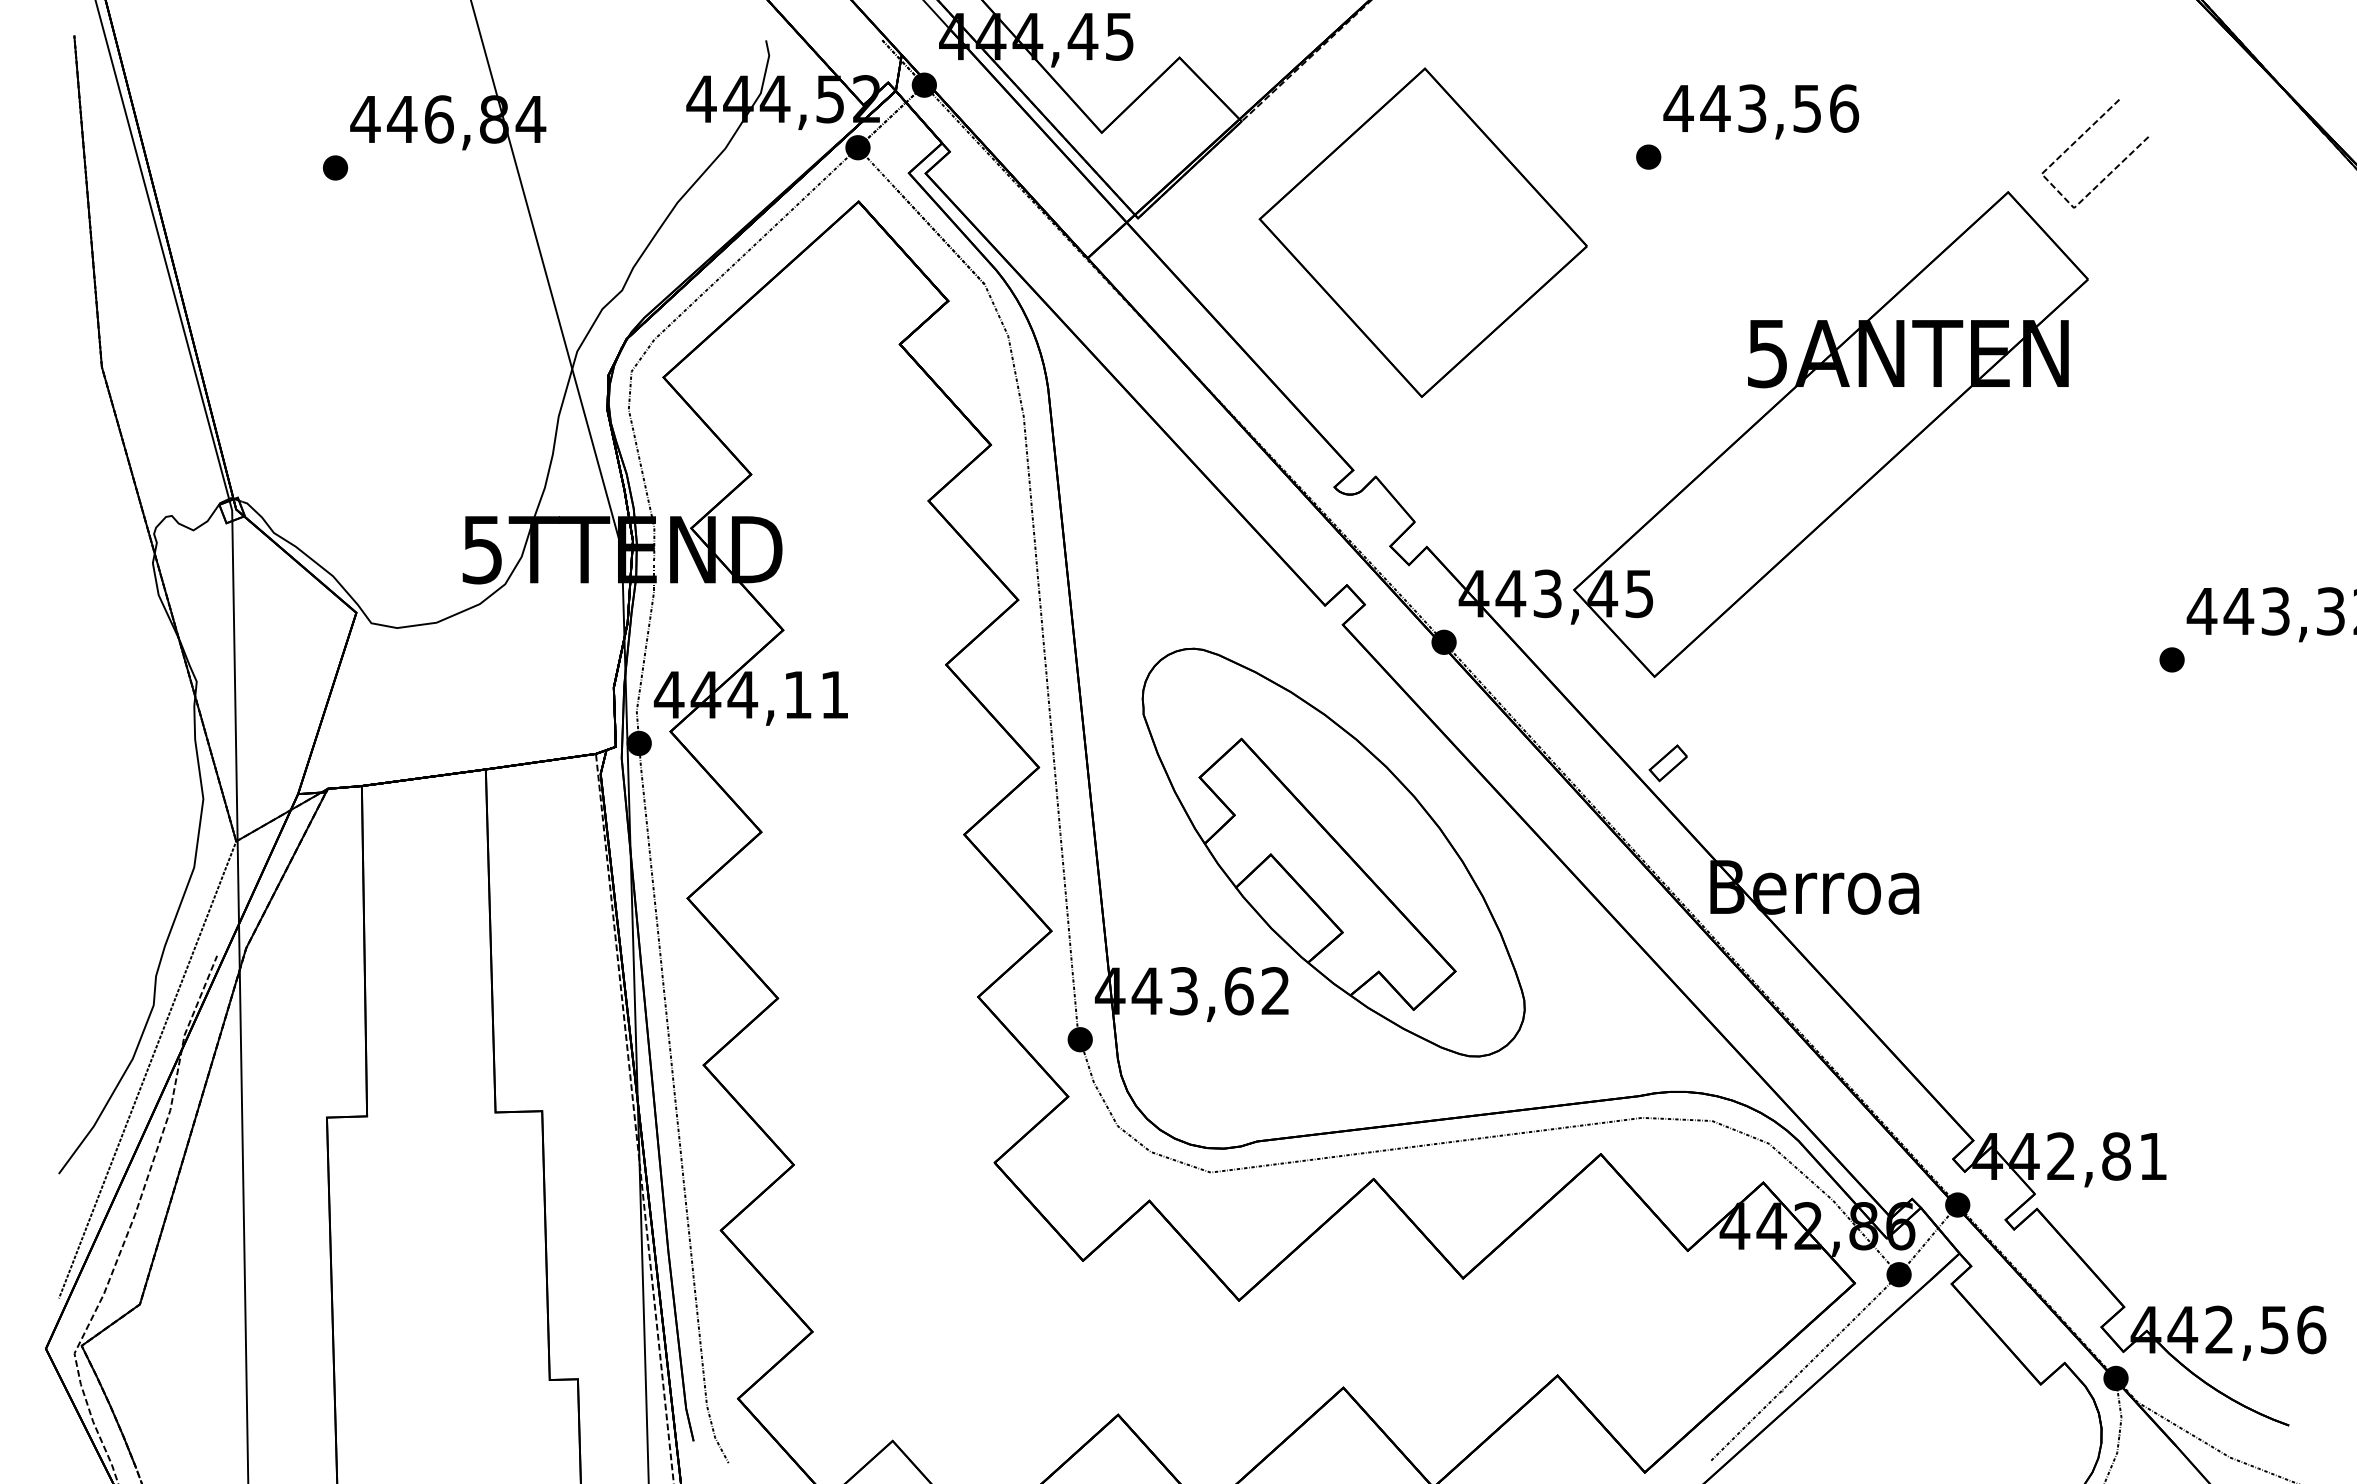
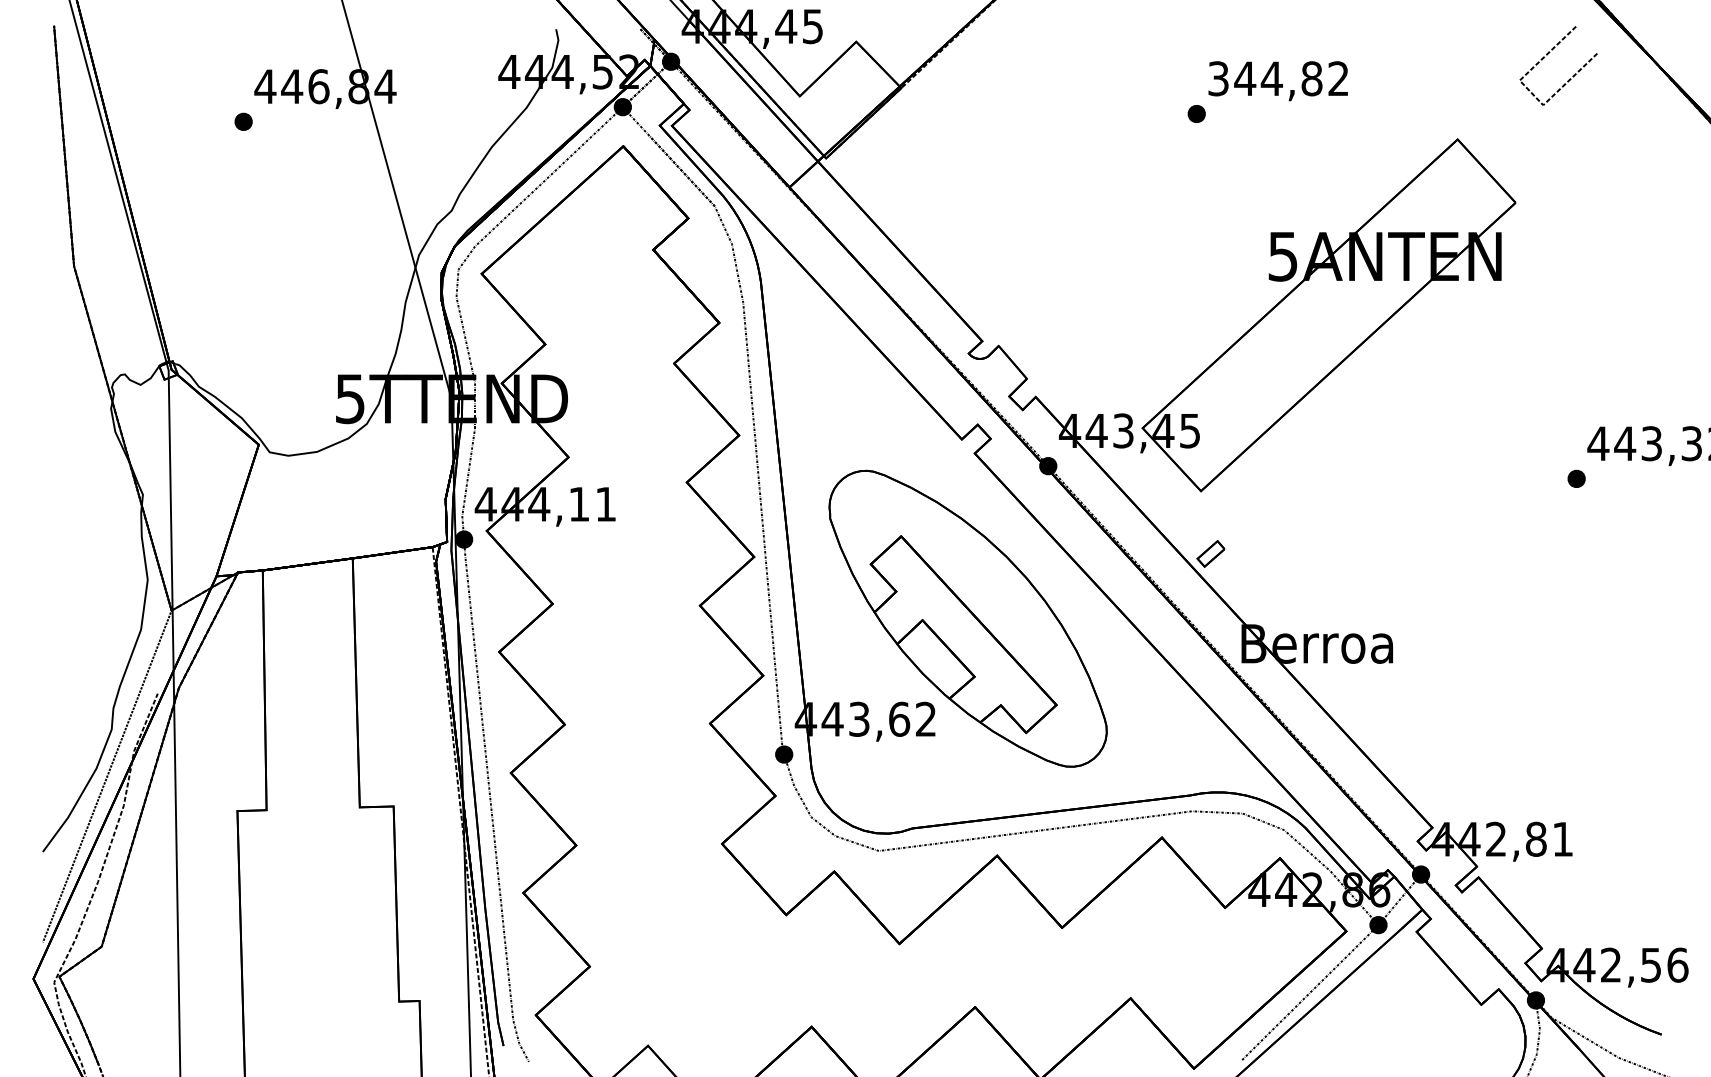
text: (1761, 108) -> (1278, 78), 443,56 -> 344,82
line: (2080, 138) -> (1547, 54), moved
part: (1422, 232) -> (1032, 168), removed

